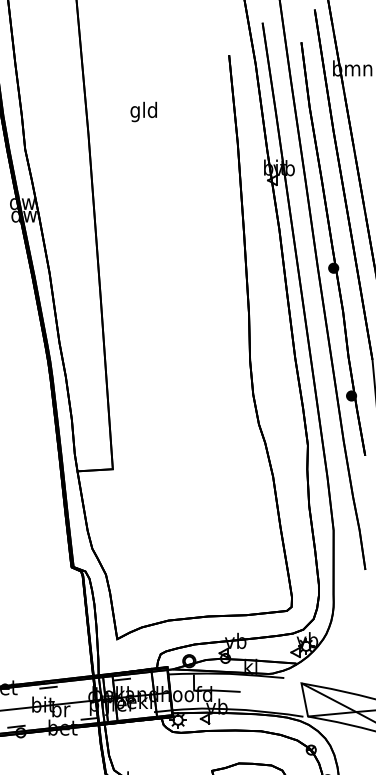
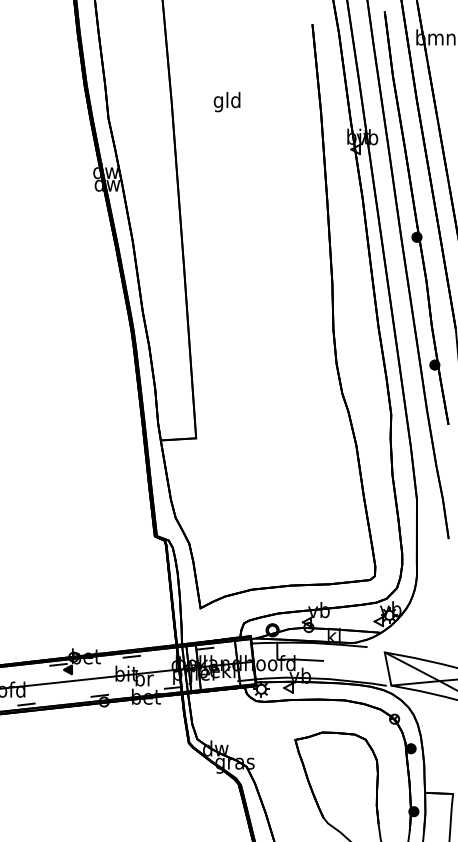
text: (143, 112) -> (226, 102), moved

